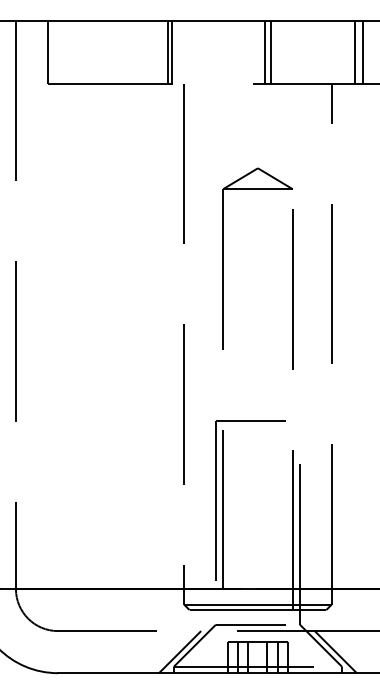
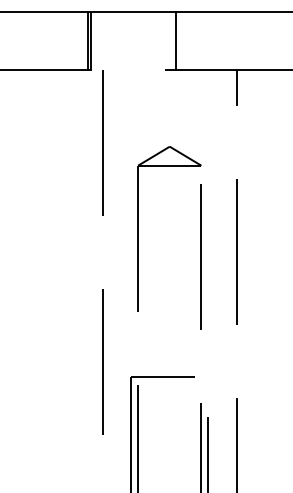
line: (270, 51) -> (181, 40), removed
line: (355, 51) -> (258, 40), removed
line: (362, 51) -> (265, 40), removed

